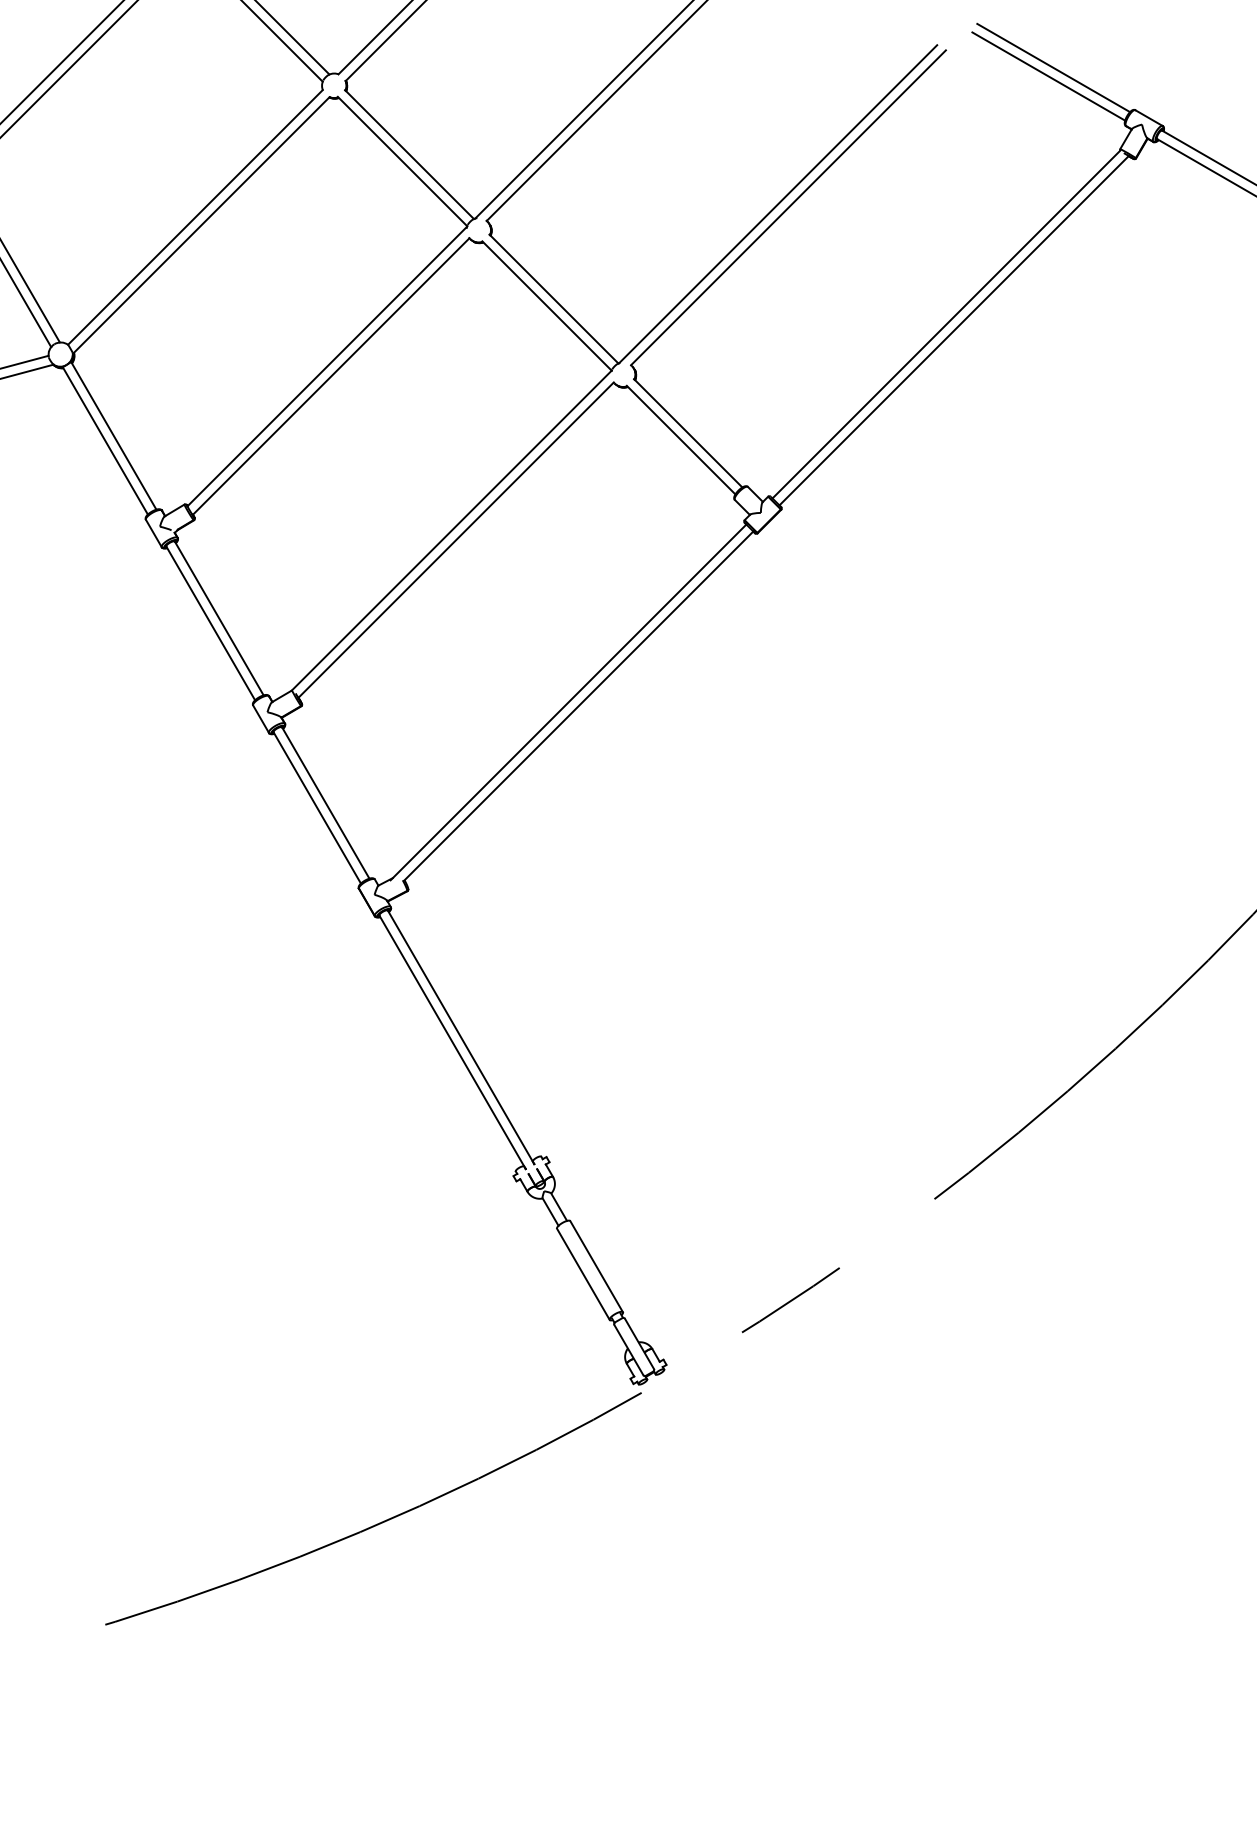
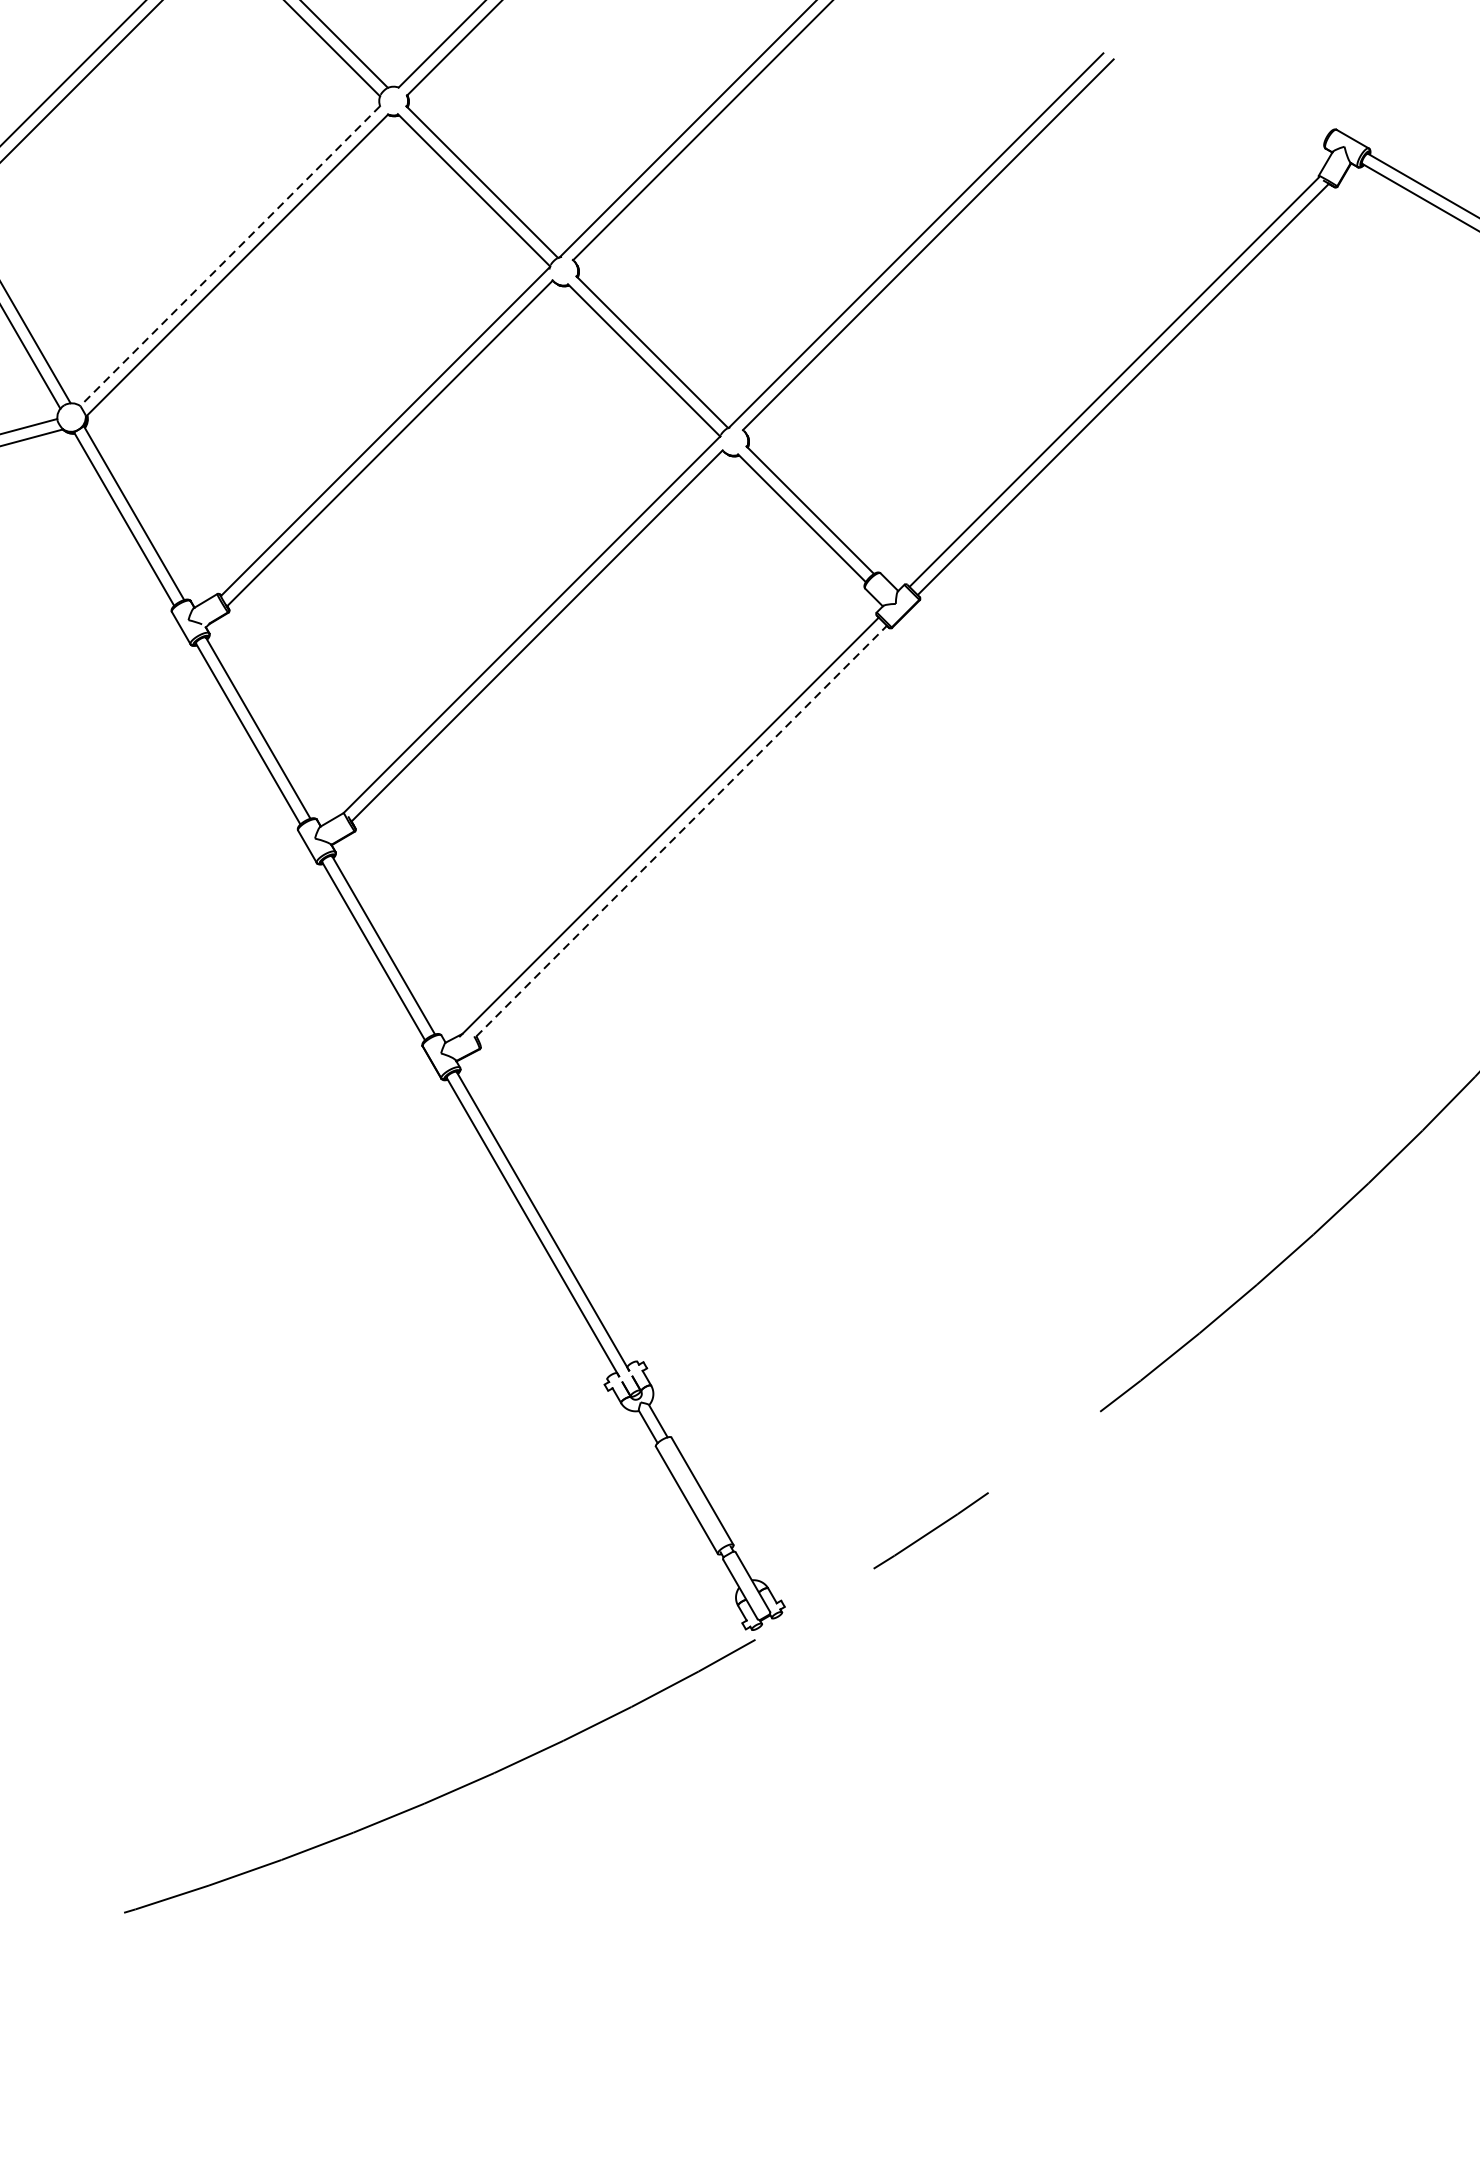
line: (1053, 67) -> (1240, 79), removed
line: (1048, 76) -> (1234, 90), removed
line: (195, 217) -> (230, 256), solid -> dashed
line: (578, 705) -> (681, 830), solid -> dashed

